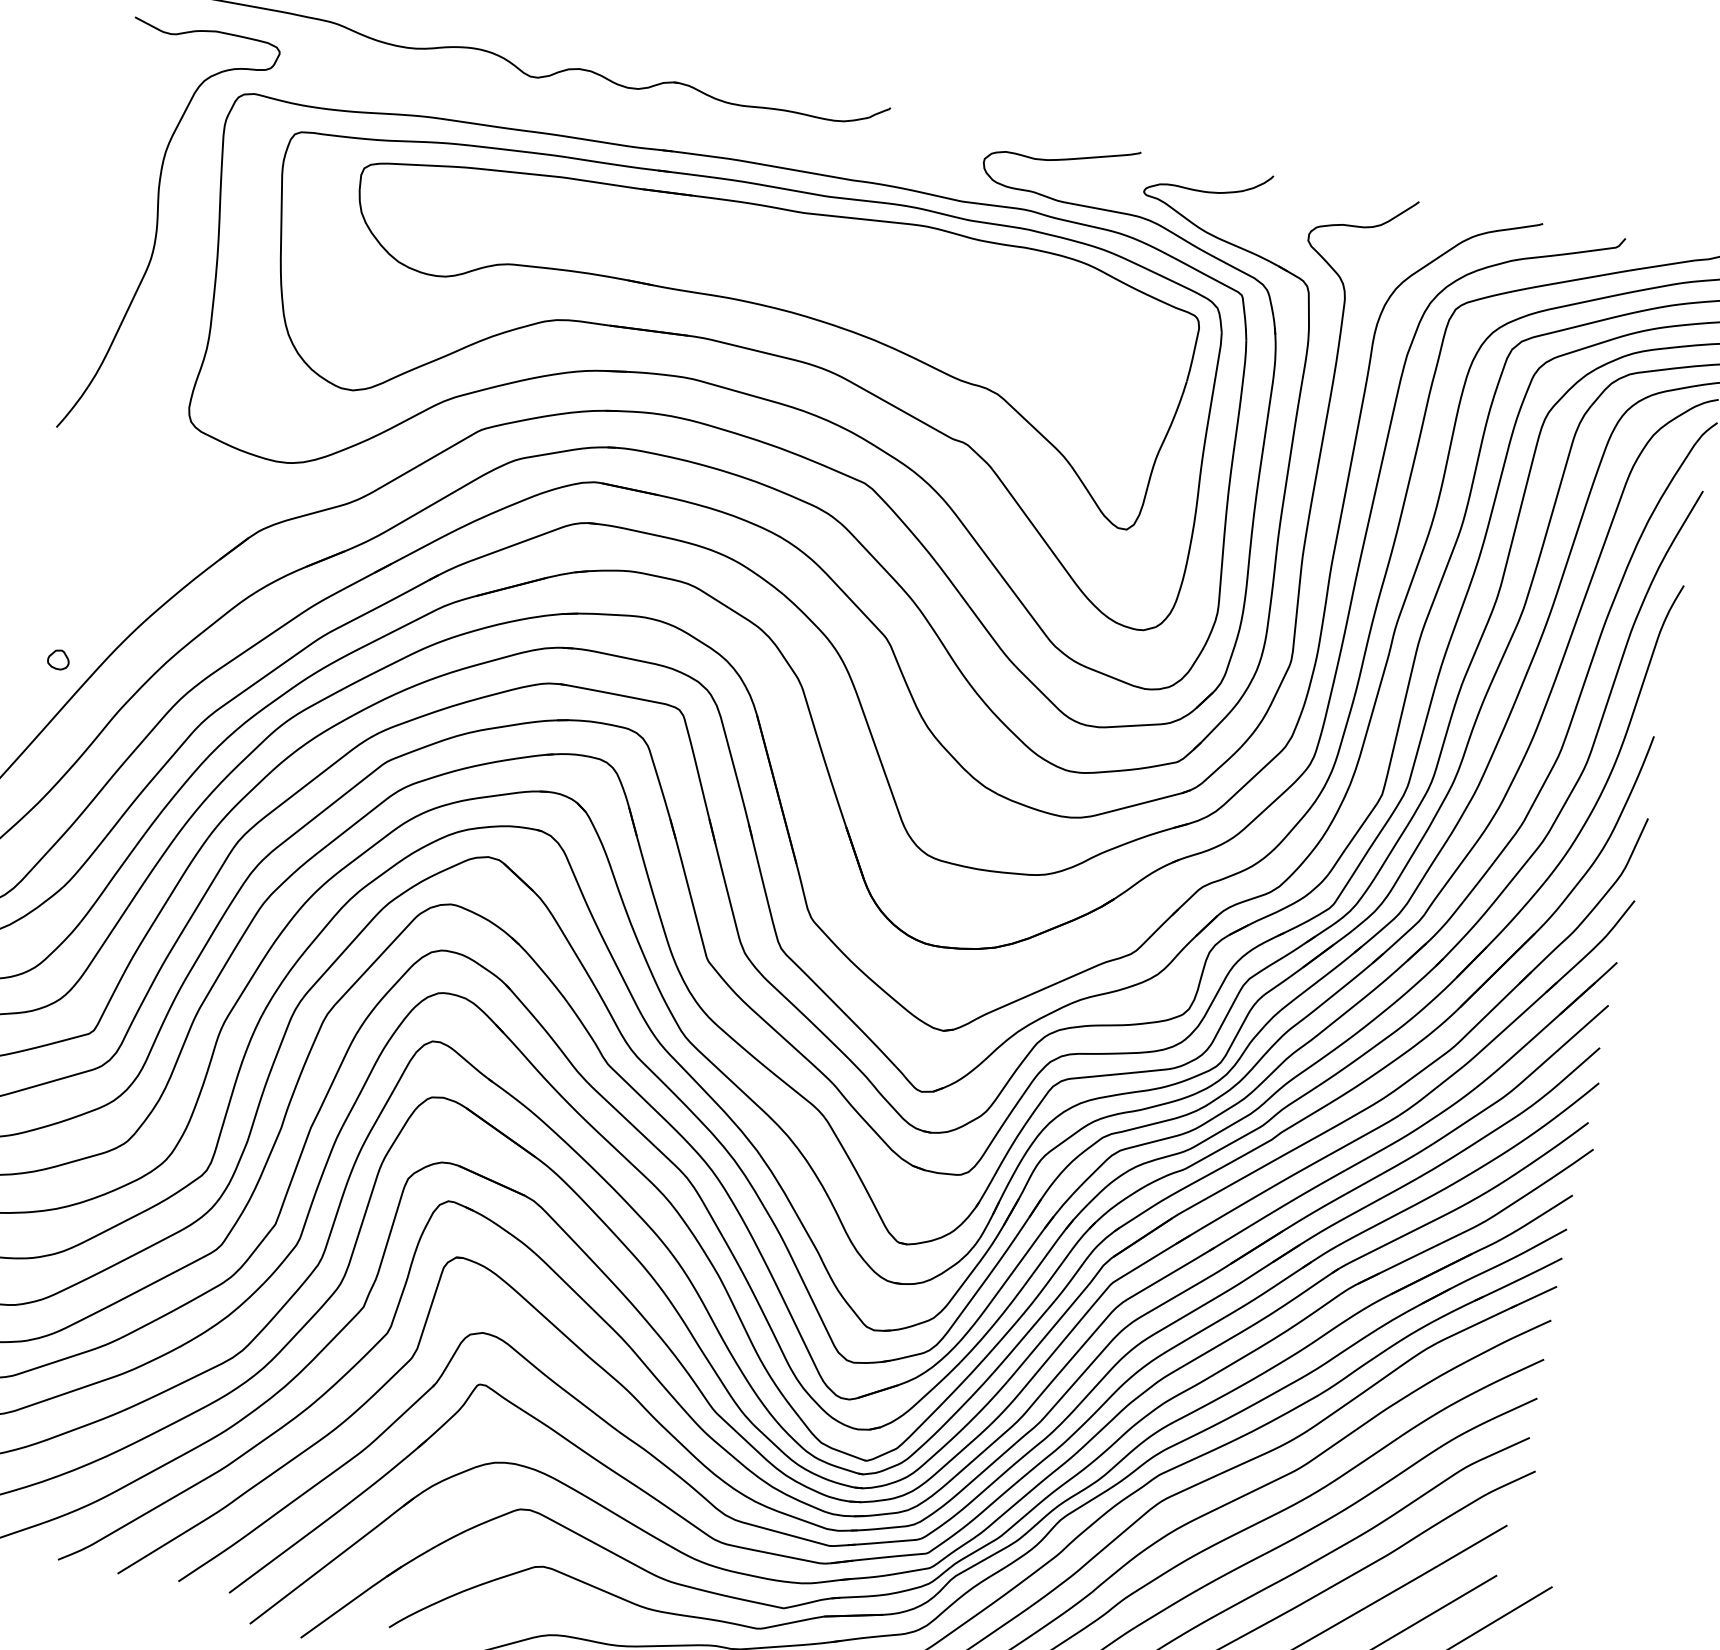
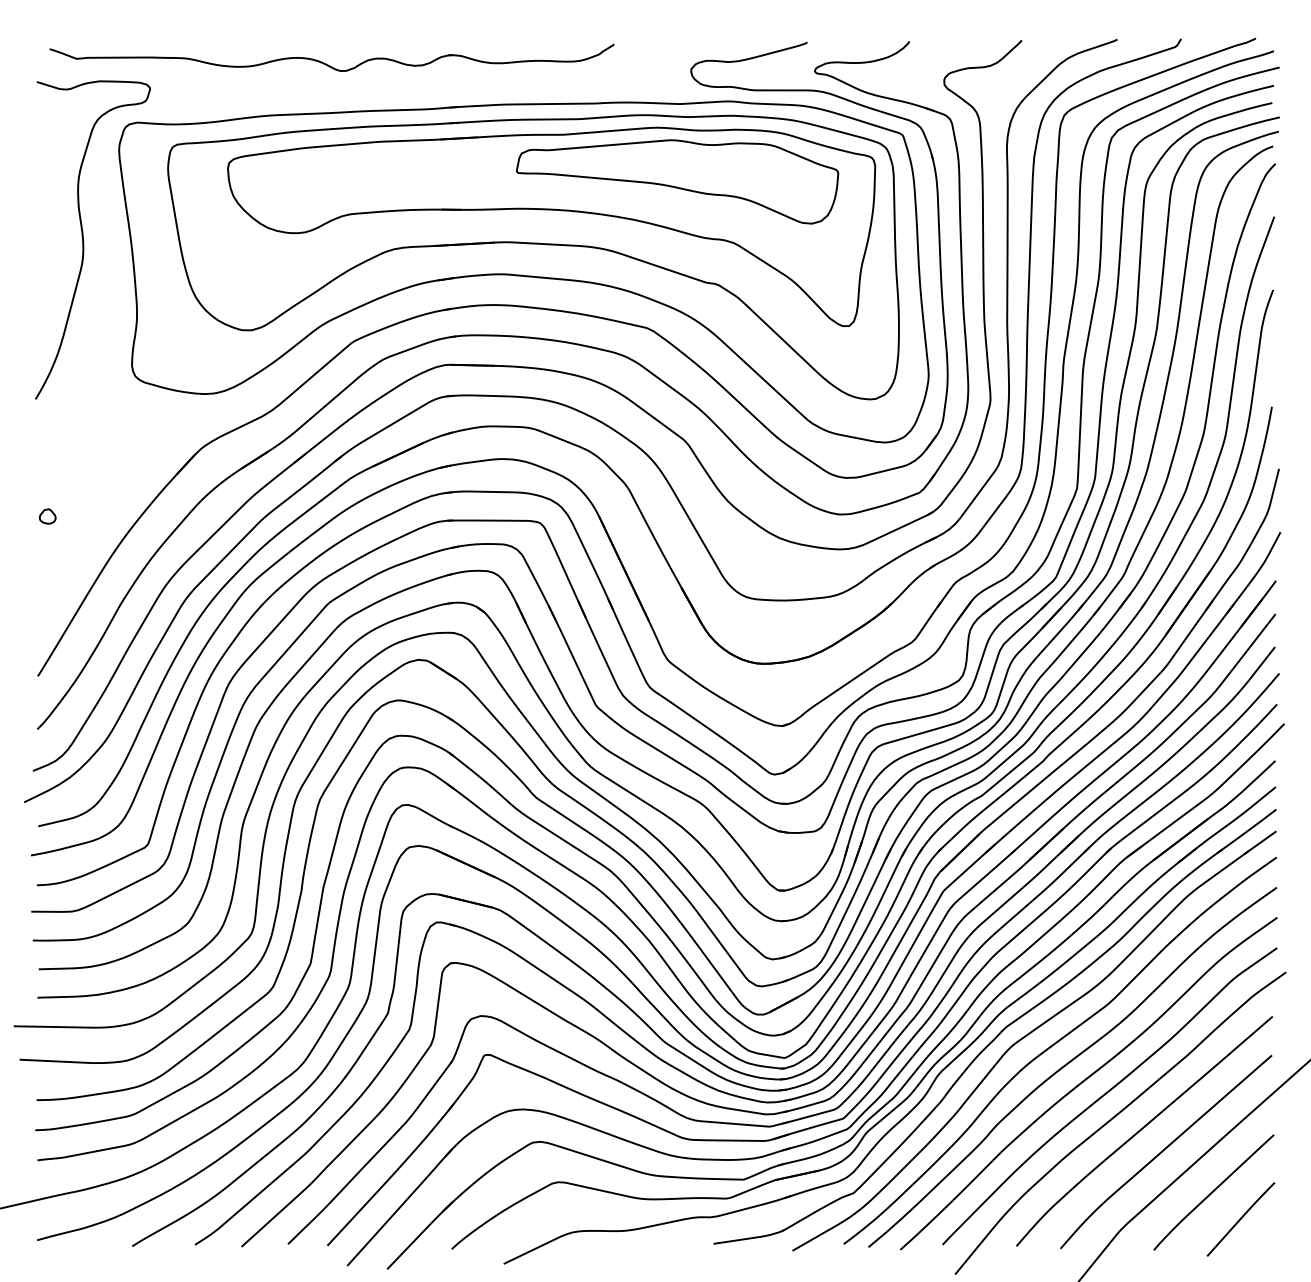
part: (939, 301) -> (677, 181), added
part: (58, 659) -> (47, 516), moved

